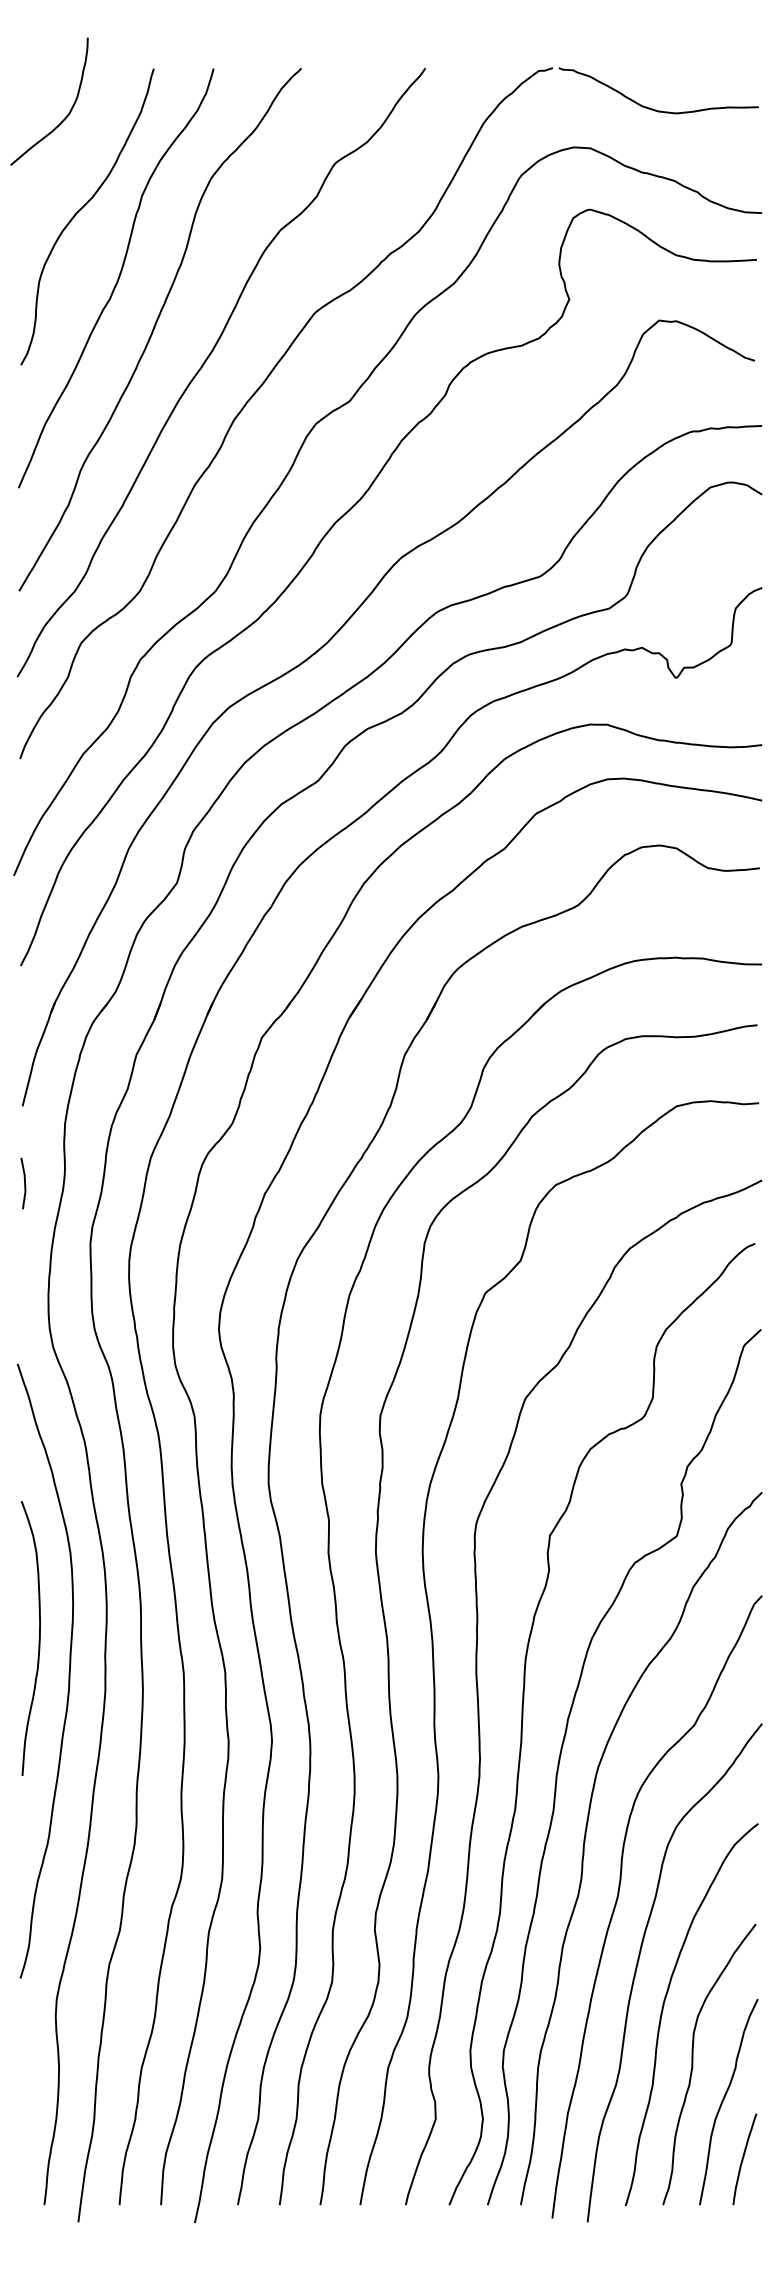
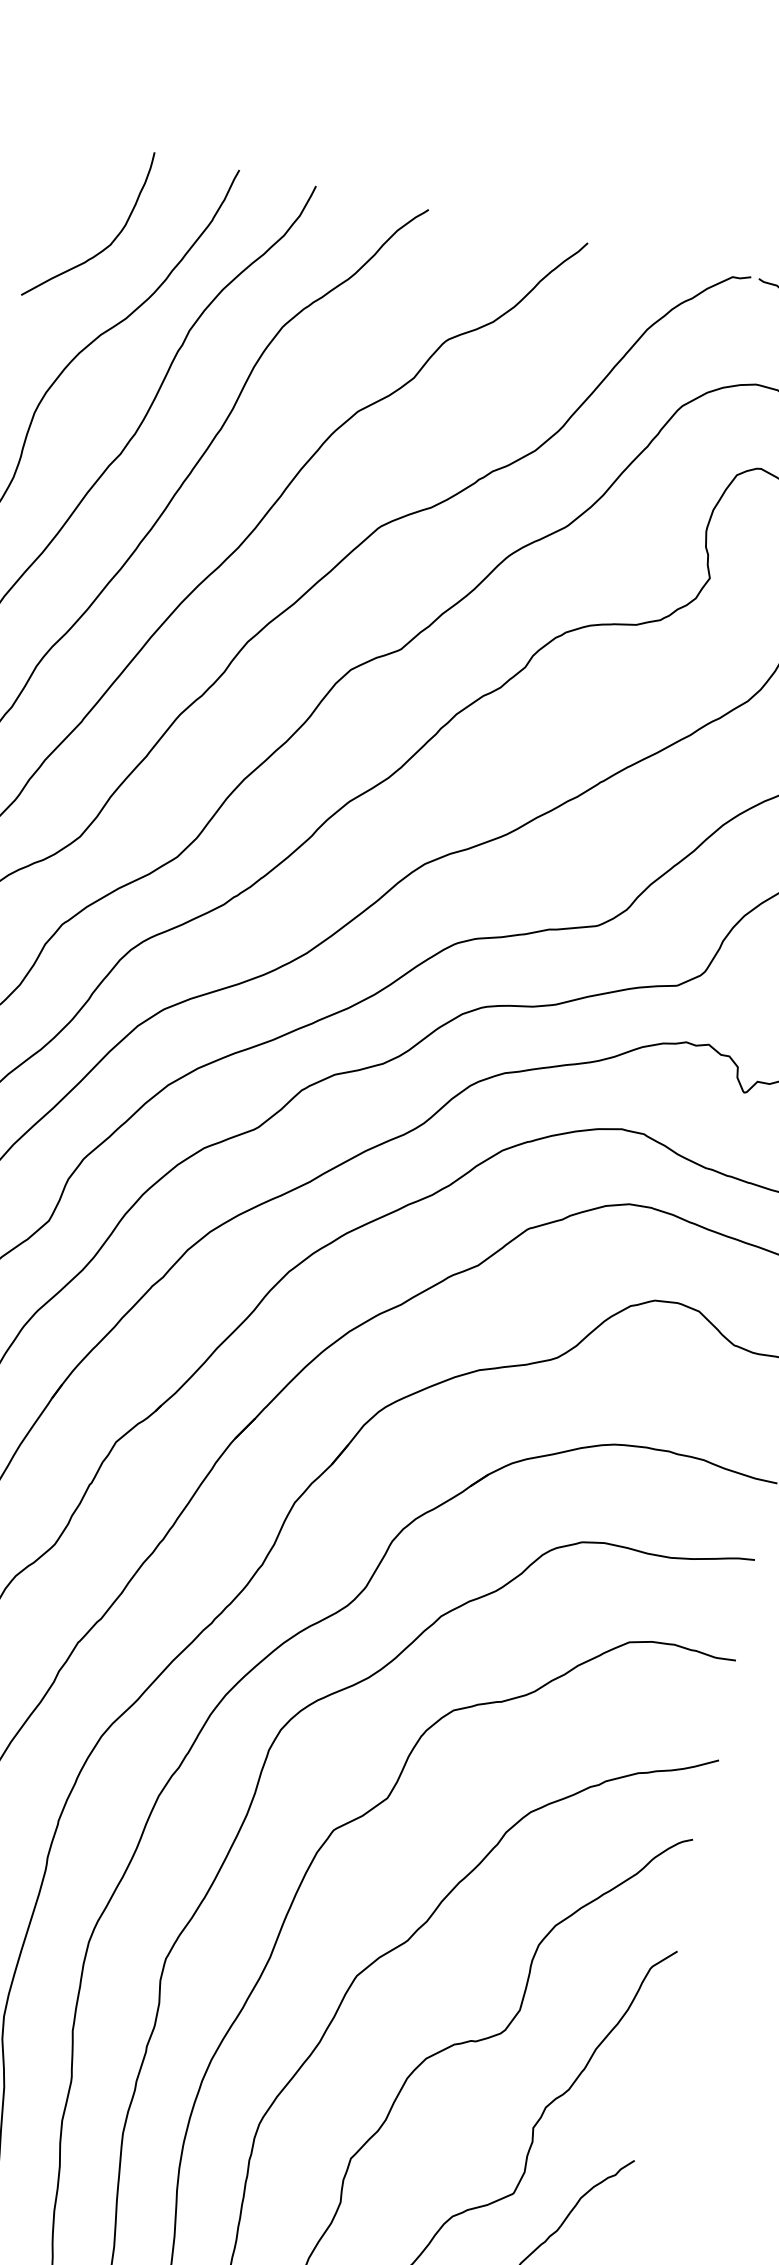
curve: (65, 116) -> (104, 247), moved

